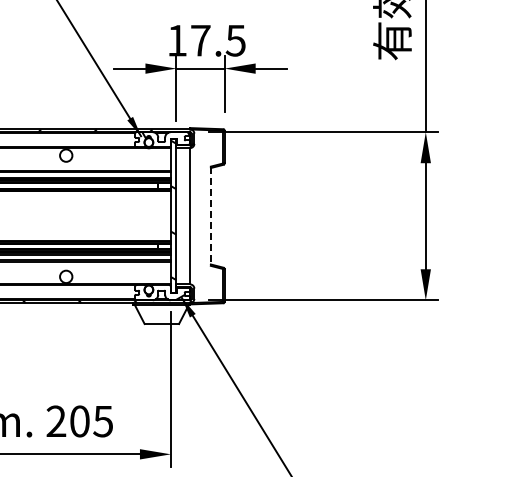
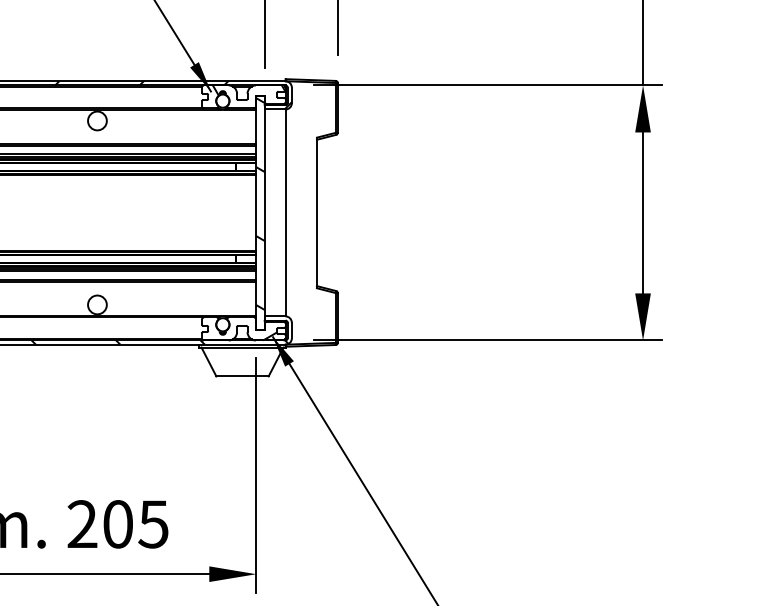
line: (210, 216) -> (316, 213), dashed -> solid

